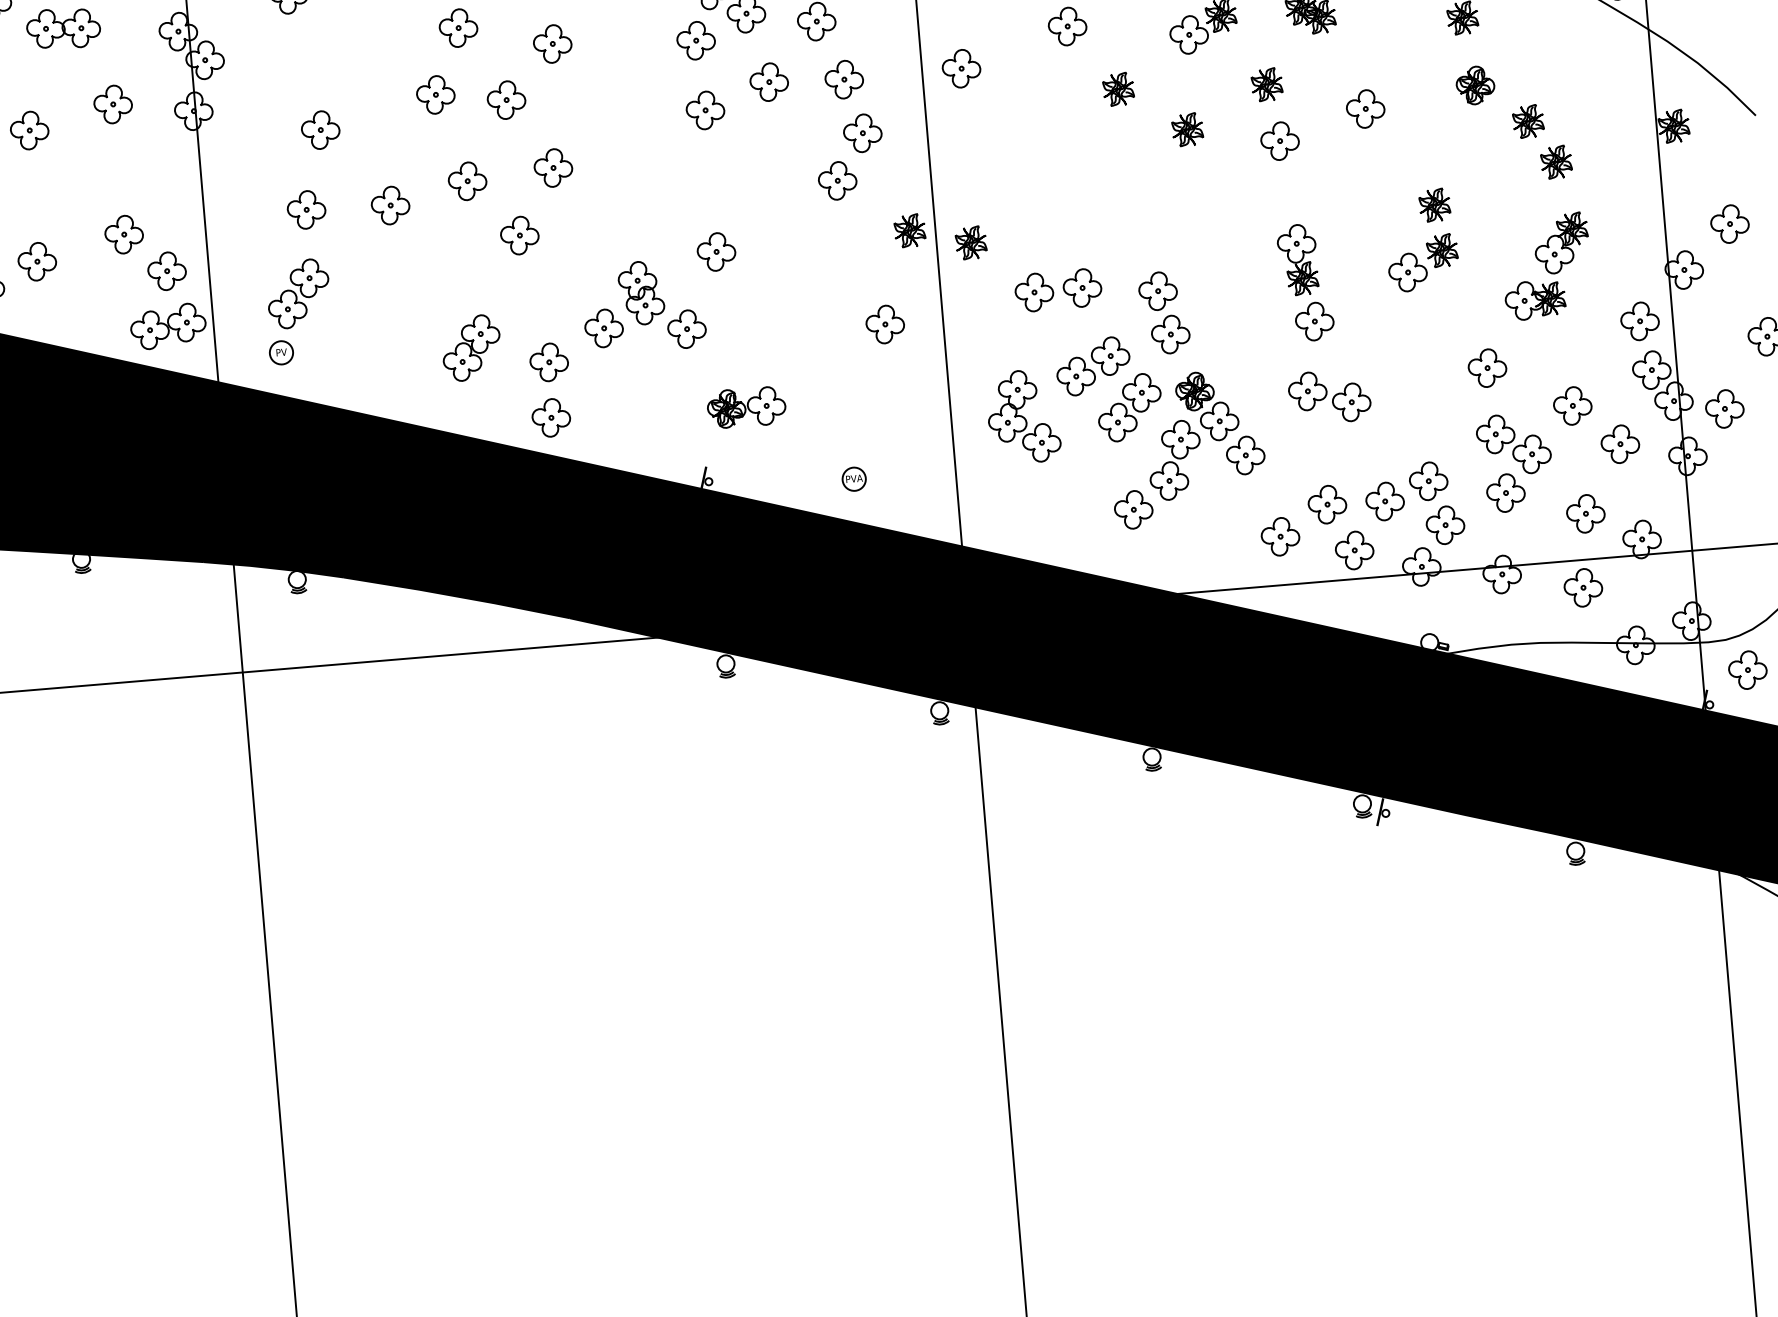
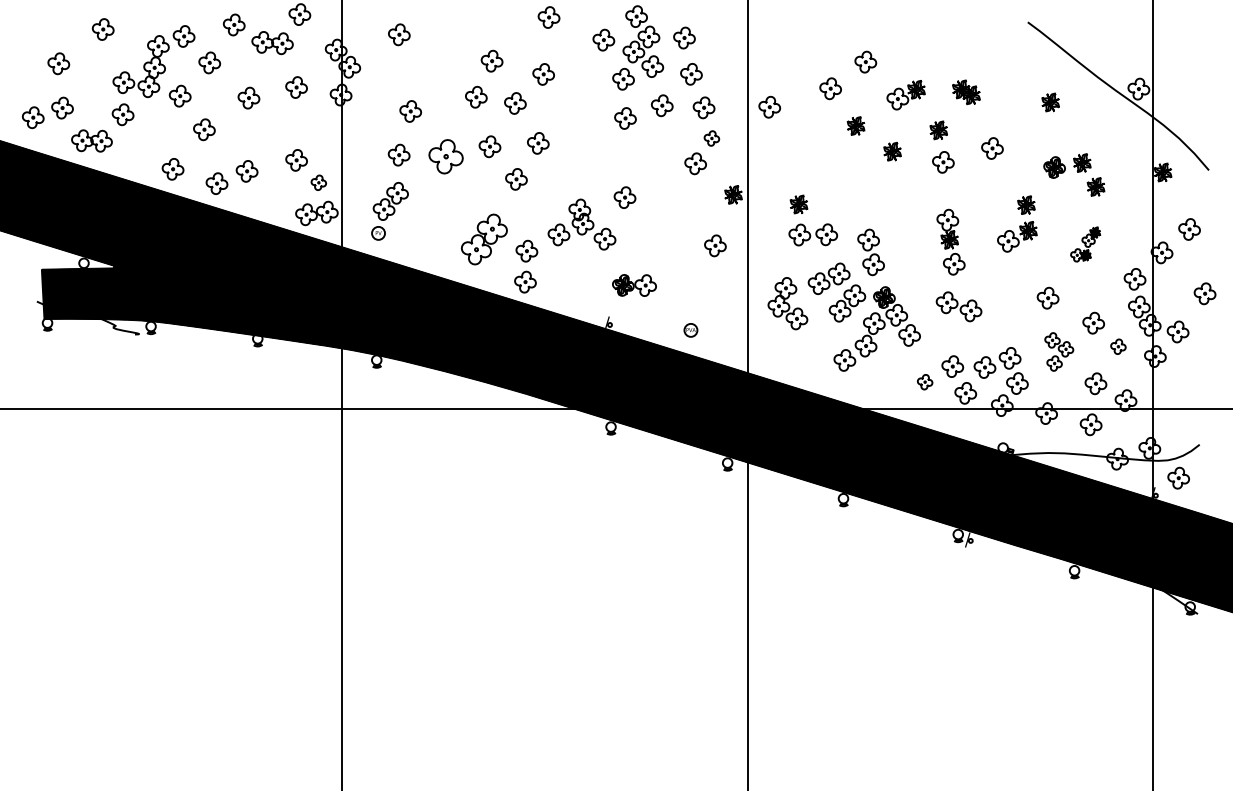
part: (1475, 85) -> (1054, 167), moved
part: (862, 133) -> (711, 138), size x0.7
part: (389, 205) -> (445, 156), size x1.6
part: (970, 242) -> (798, 204), moved
part: (1546, 266) -> (1085, 244), size x0.6
part: (166, 270) -> (318, 182), size x0.7
part: (471, 347) -> (484, 239), size x1.4
part: (1620, 443) -> (1118, 346), size x0.7
part: (1515, 461) -> (1059, 351), size x0.7
part: (1279, 535) -> (924, 381), size x0.7

